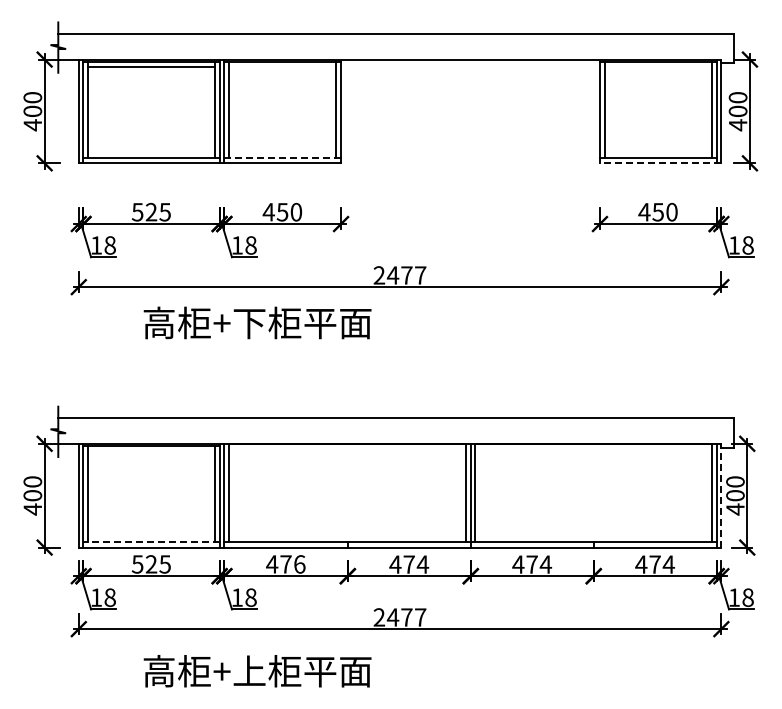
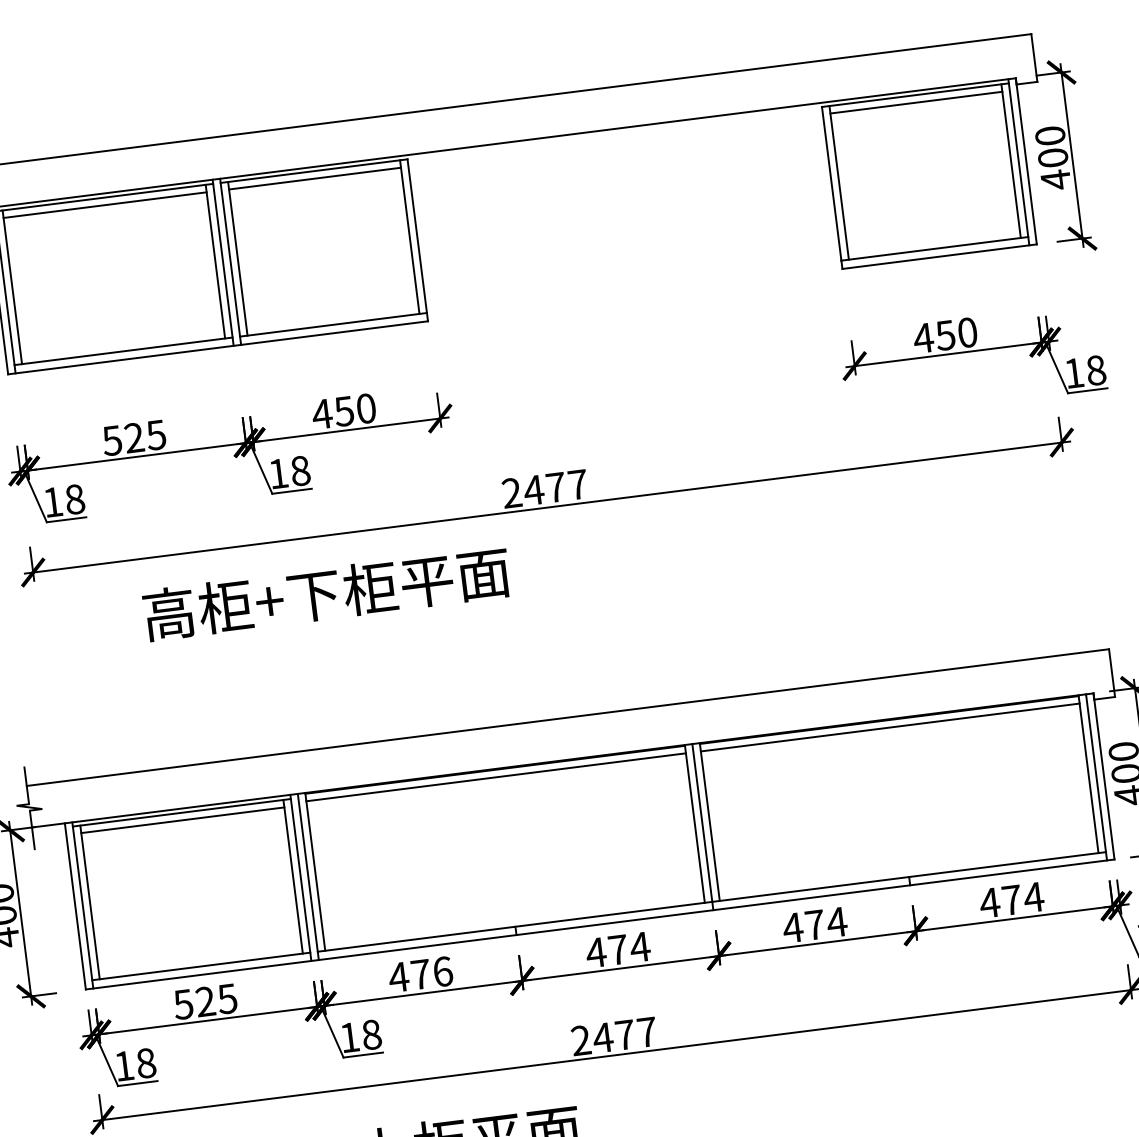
line: (282, 66) -> (314, 178), added
line: (658, 66) -> (916, 102), added
line: (282, 158) -> (333, 325), dashed -> solid
line: (660, 163) -> (939, 256), dashed -> solid
line: (347, 448) -> (495, 776), added
line: (593, 448) -> (889, 726), added
line: (151, 451) -> (182, 820), added
line: (721, 495) -> (1104, 776), dashed -> solid
line: (151, 542) -> (201, 966), dashed -> solid

